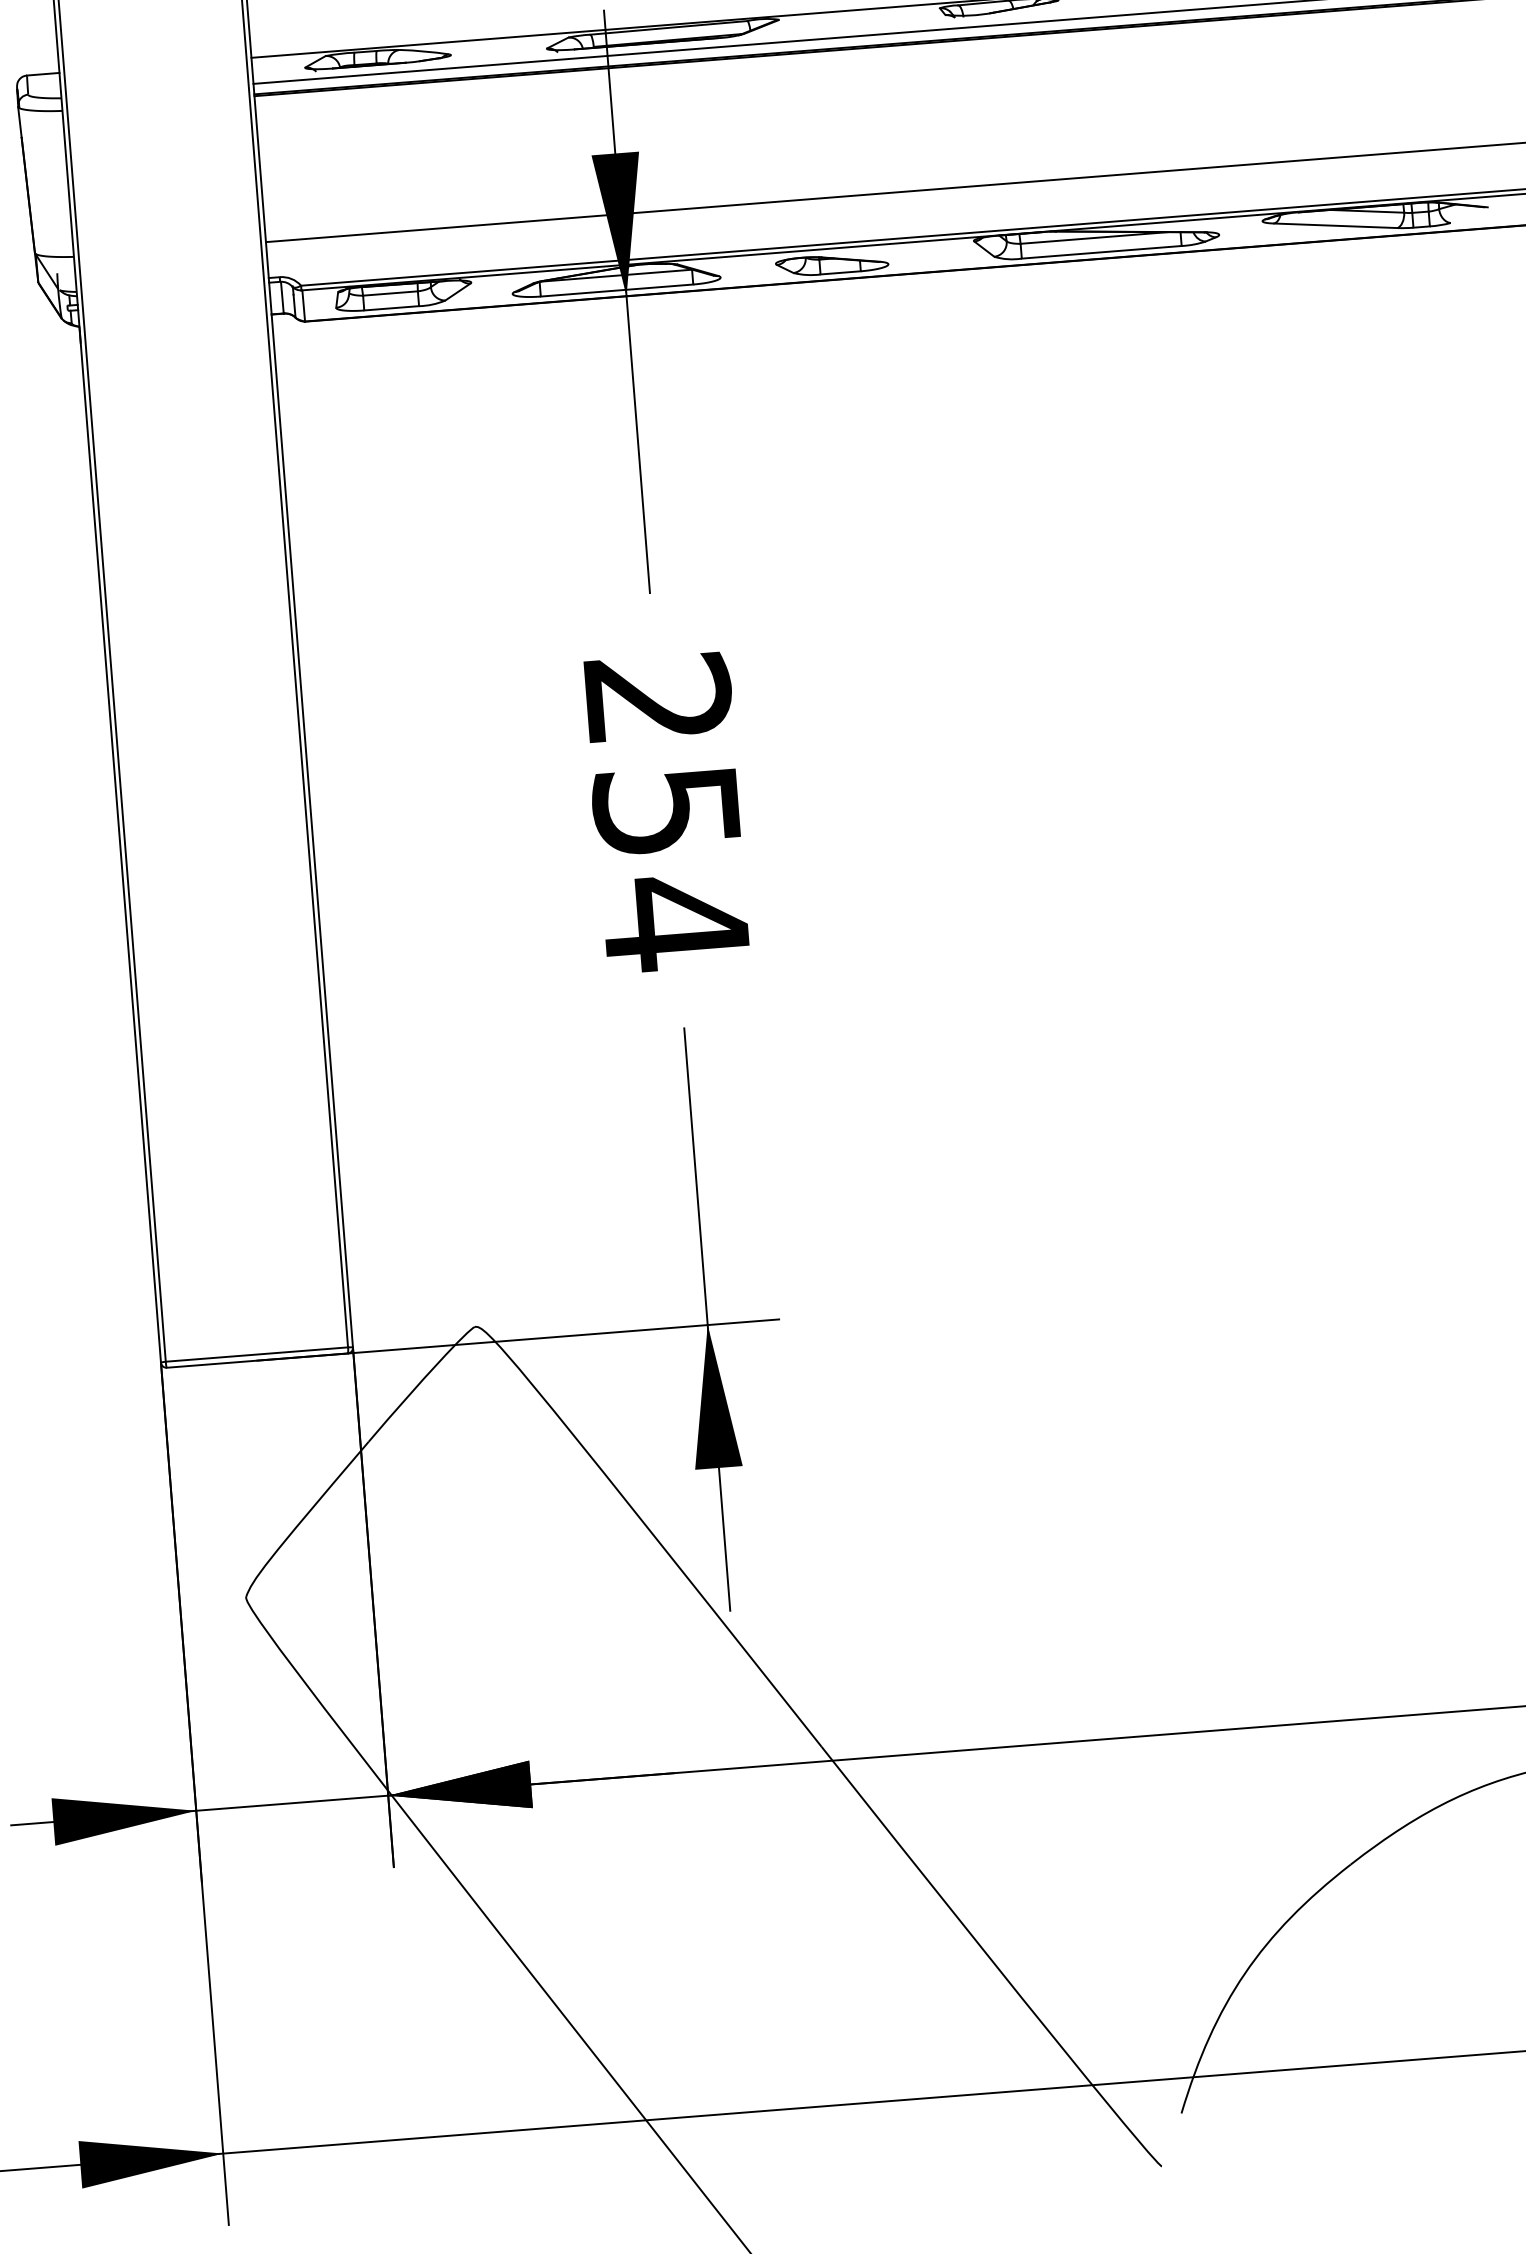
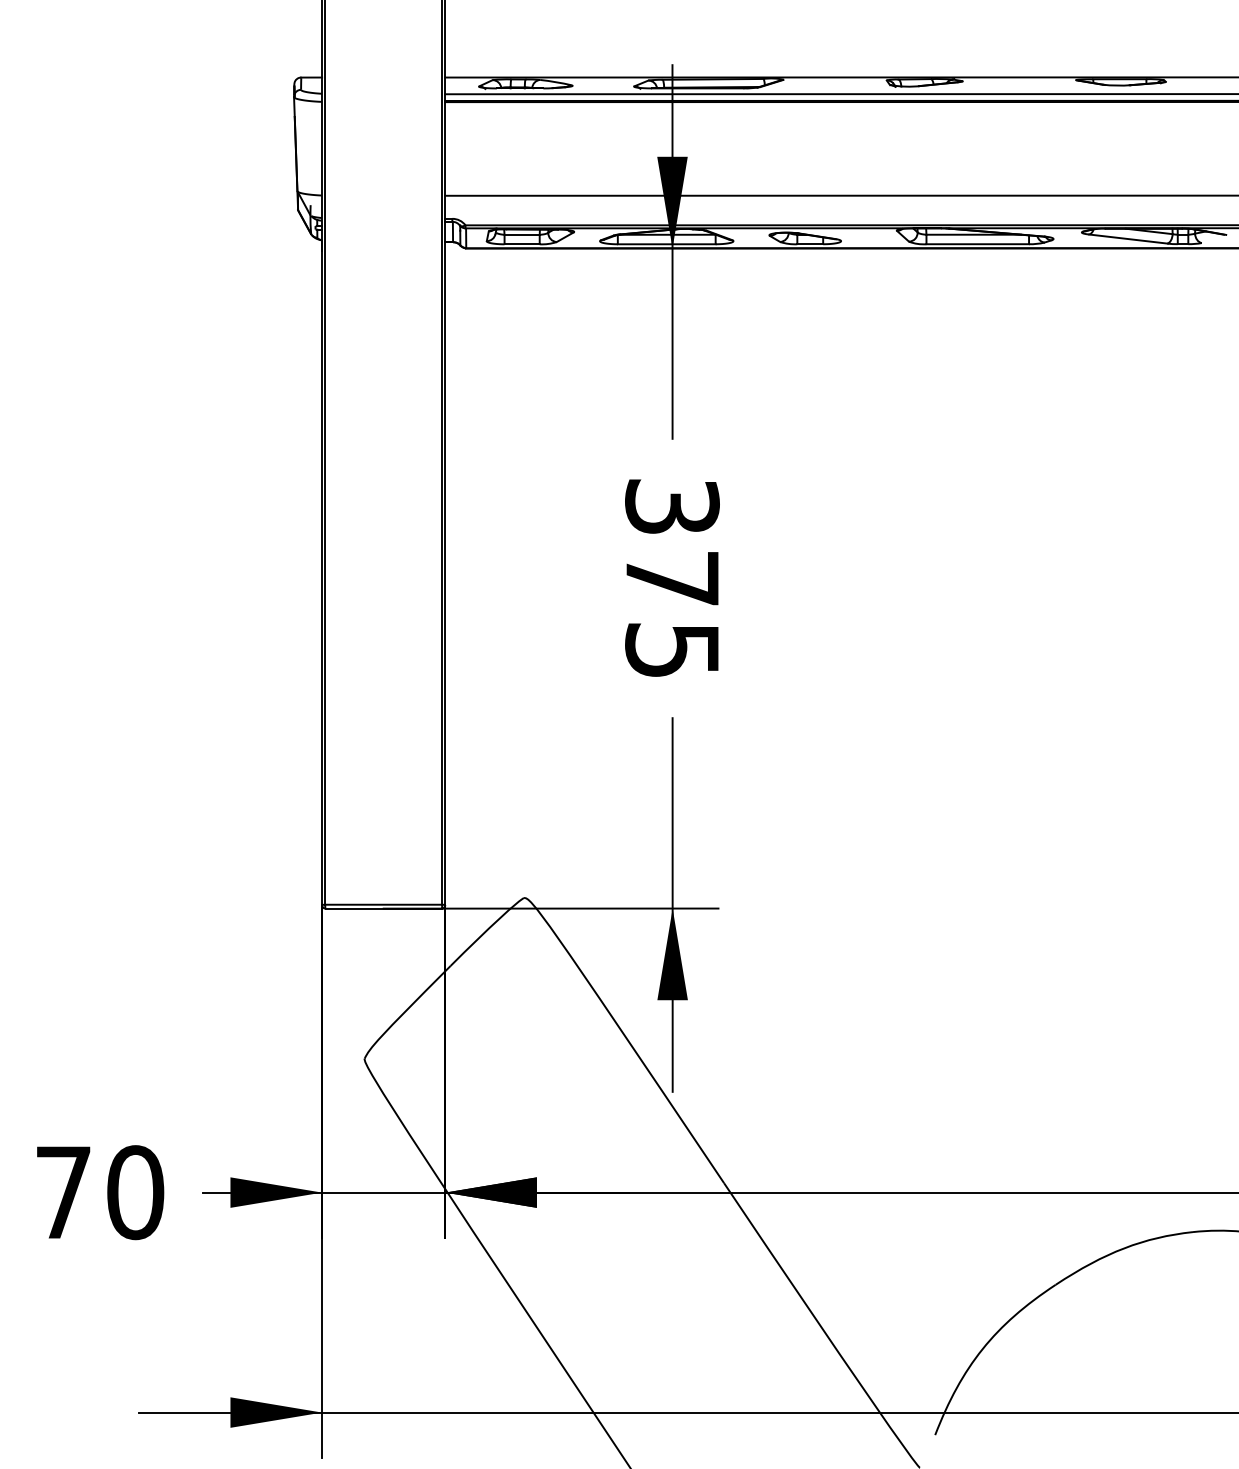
text: (667, 812) -> (672, 579), 254 -> 375

